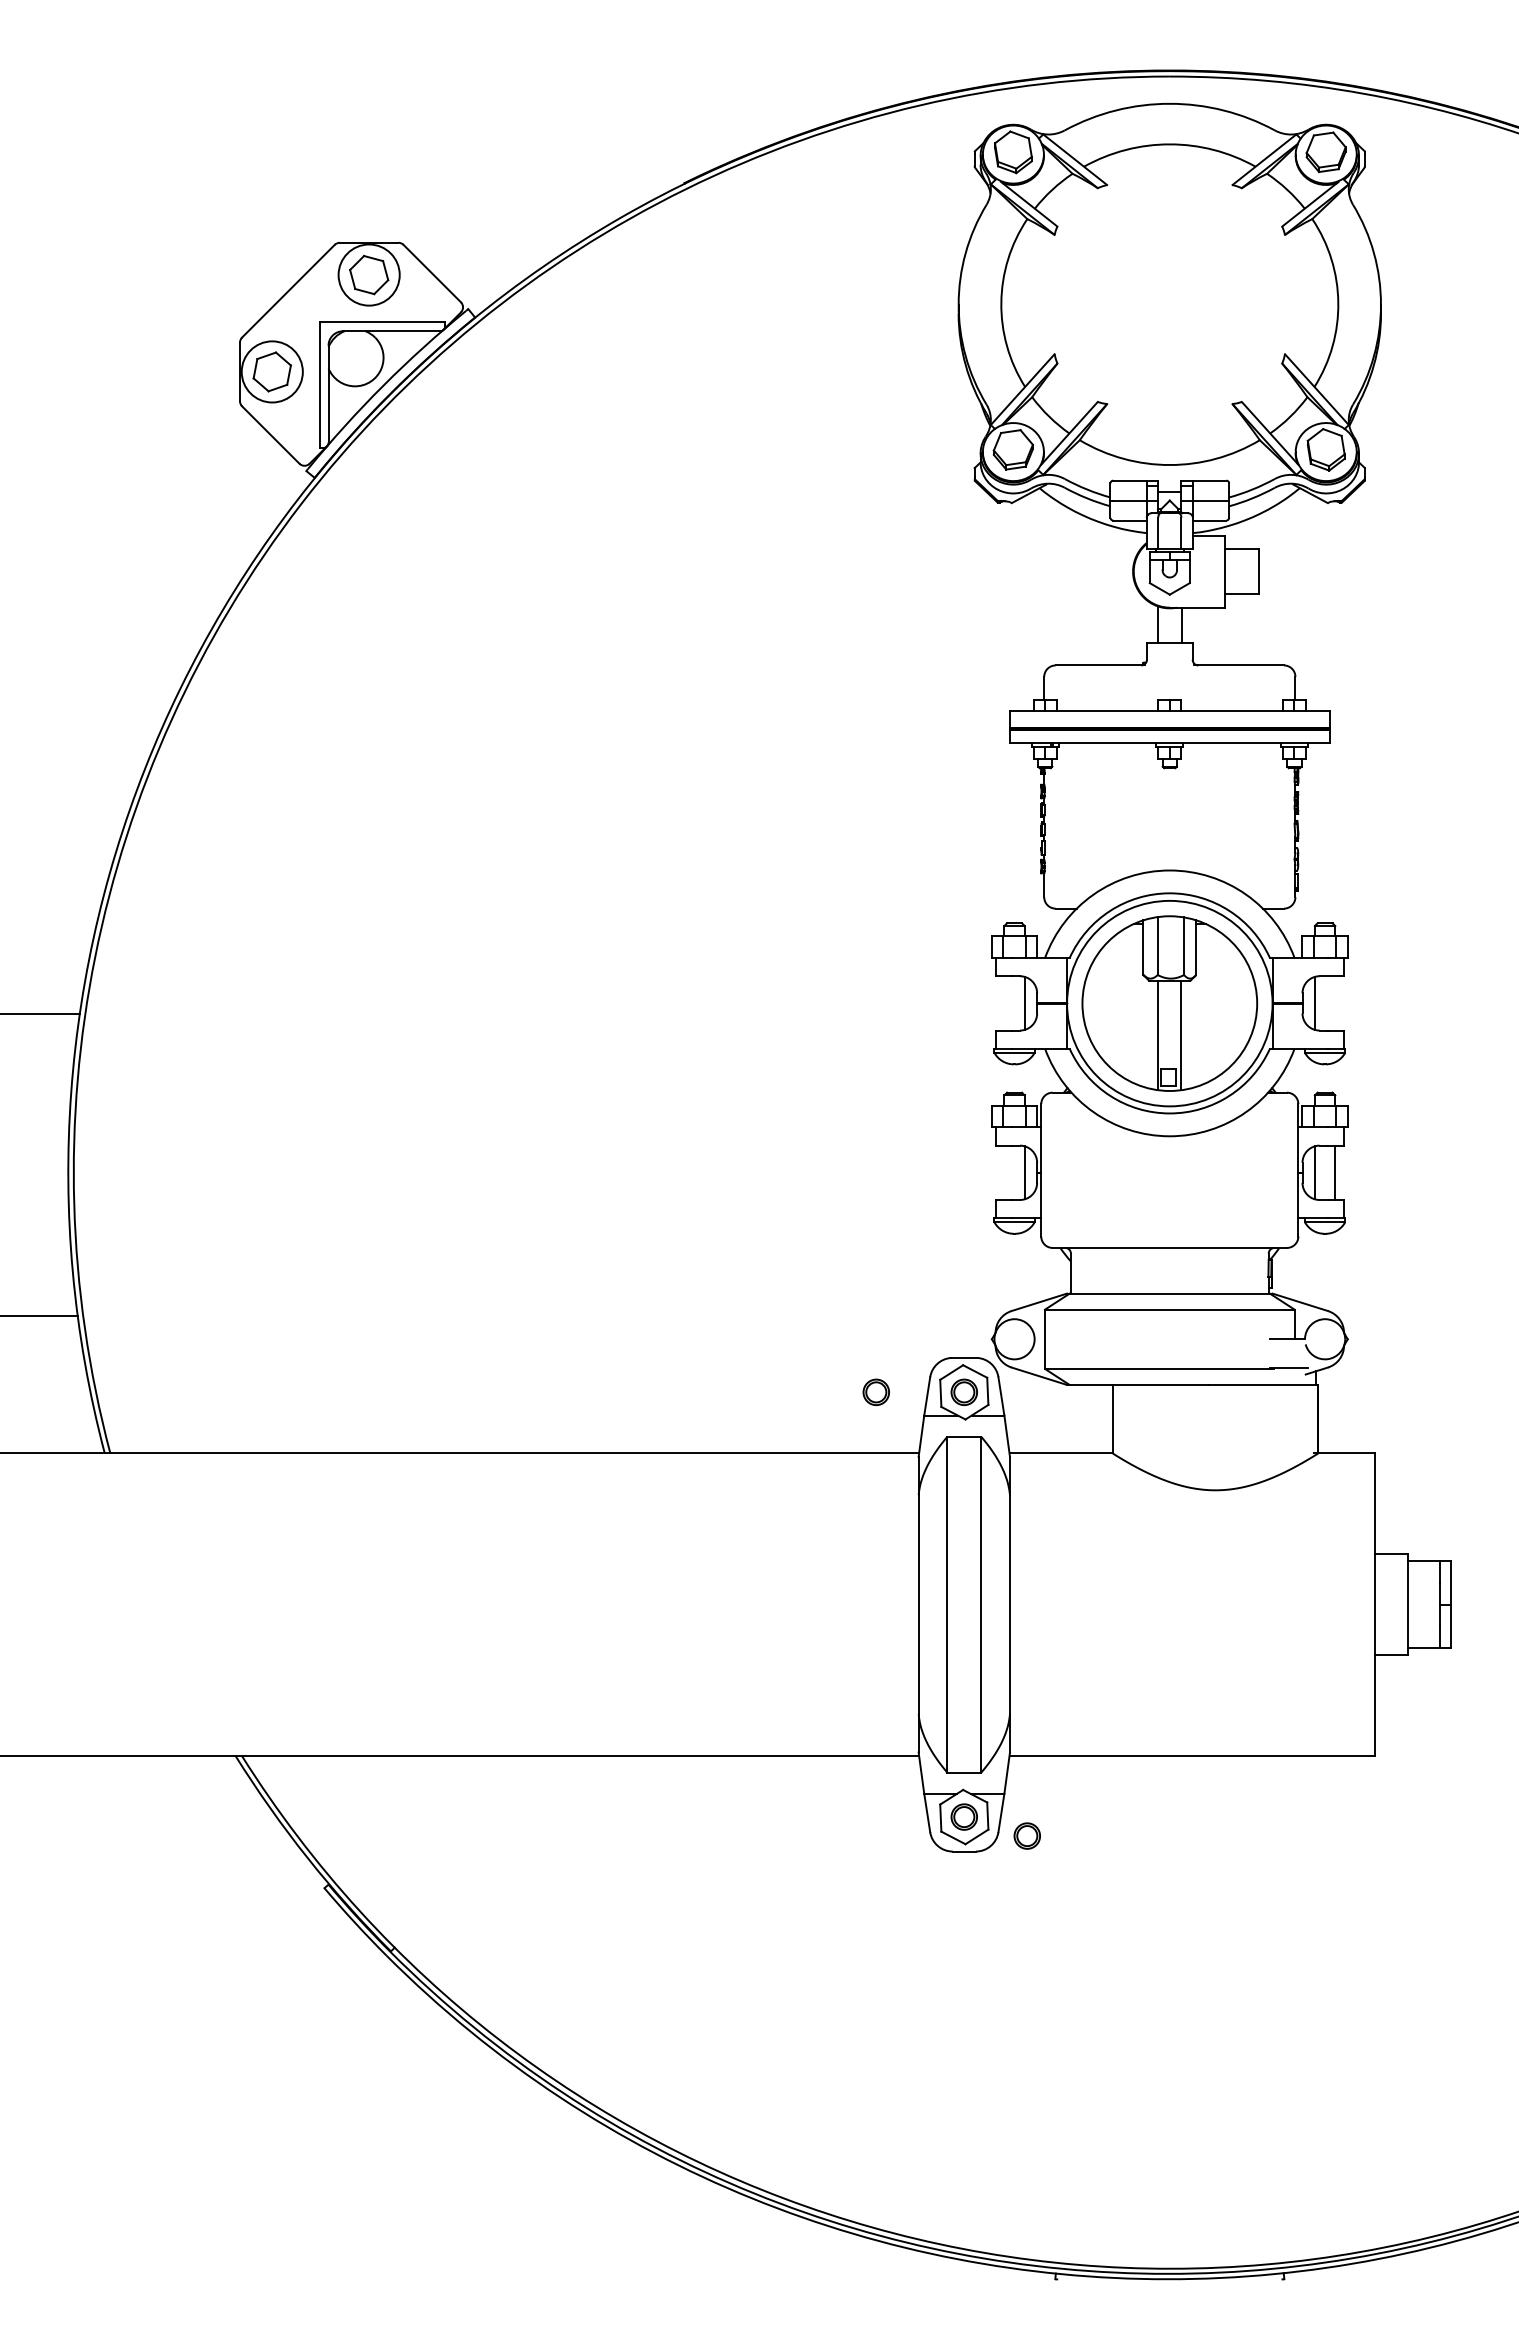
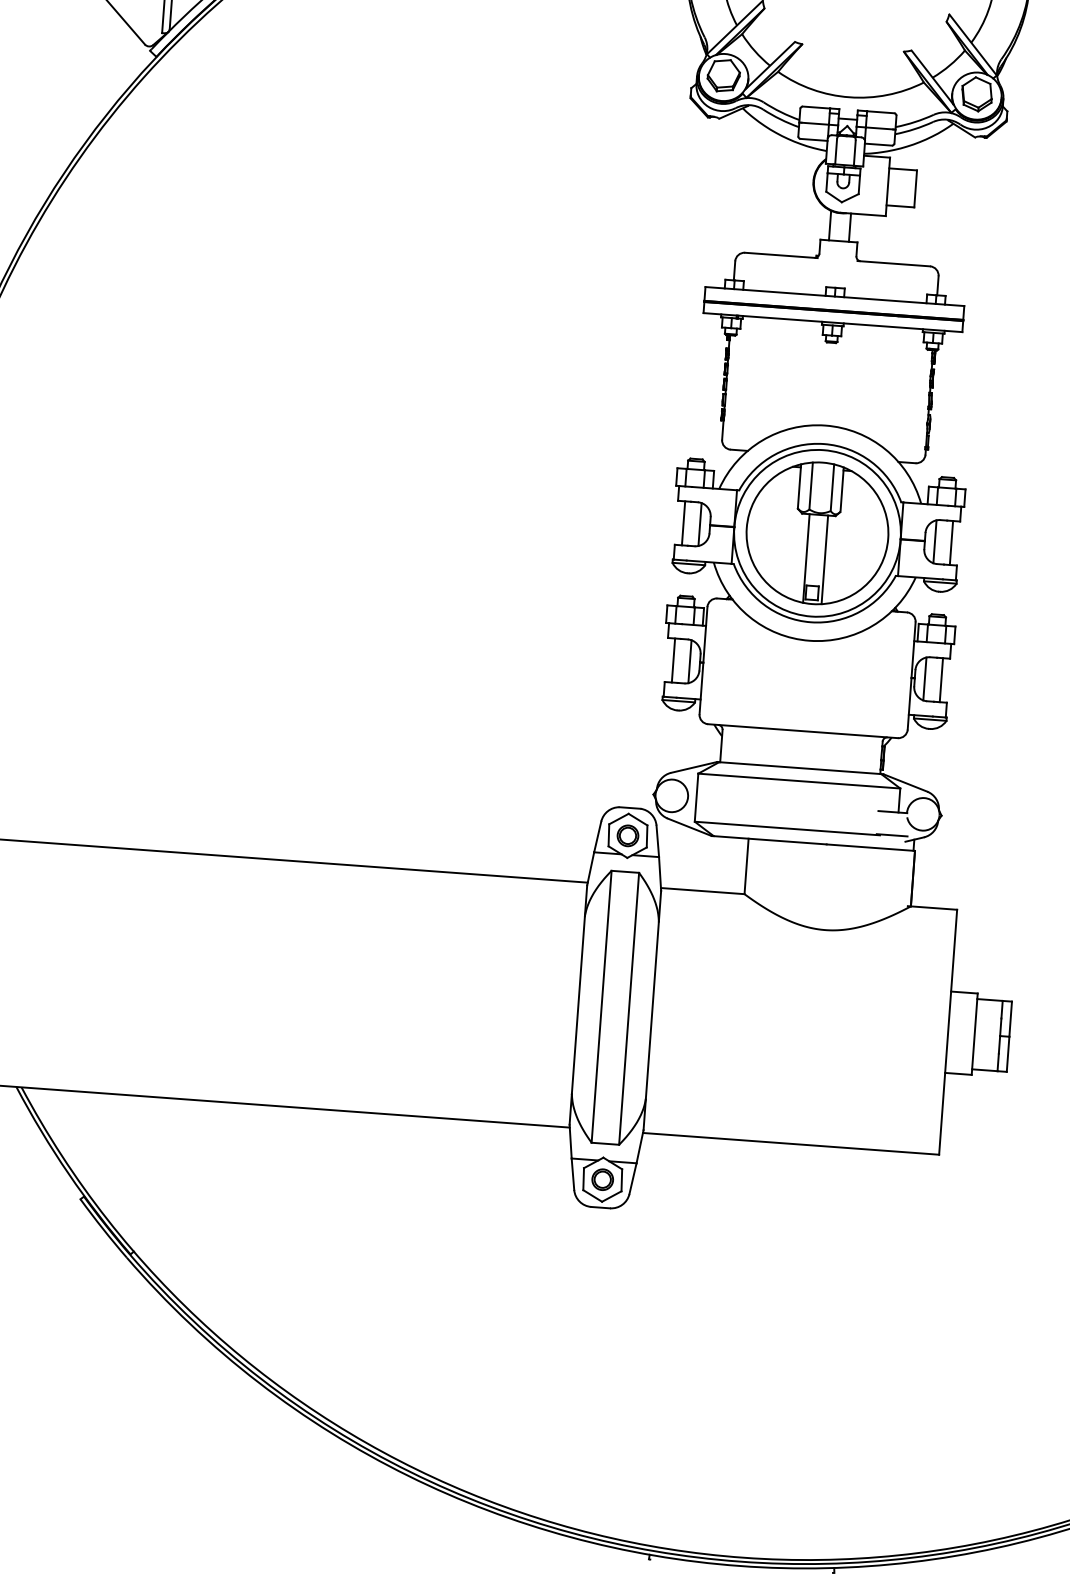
line: (1004, 1003) -> (683, 523), added
line: (1335, 1003) -> (951, 543), added
line: (1004, 1172) -> (673, 660), added
part: (875, 1391) -> (556, 829), removed
part: (1026, 1835) -> (652, 1198), removed

